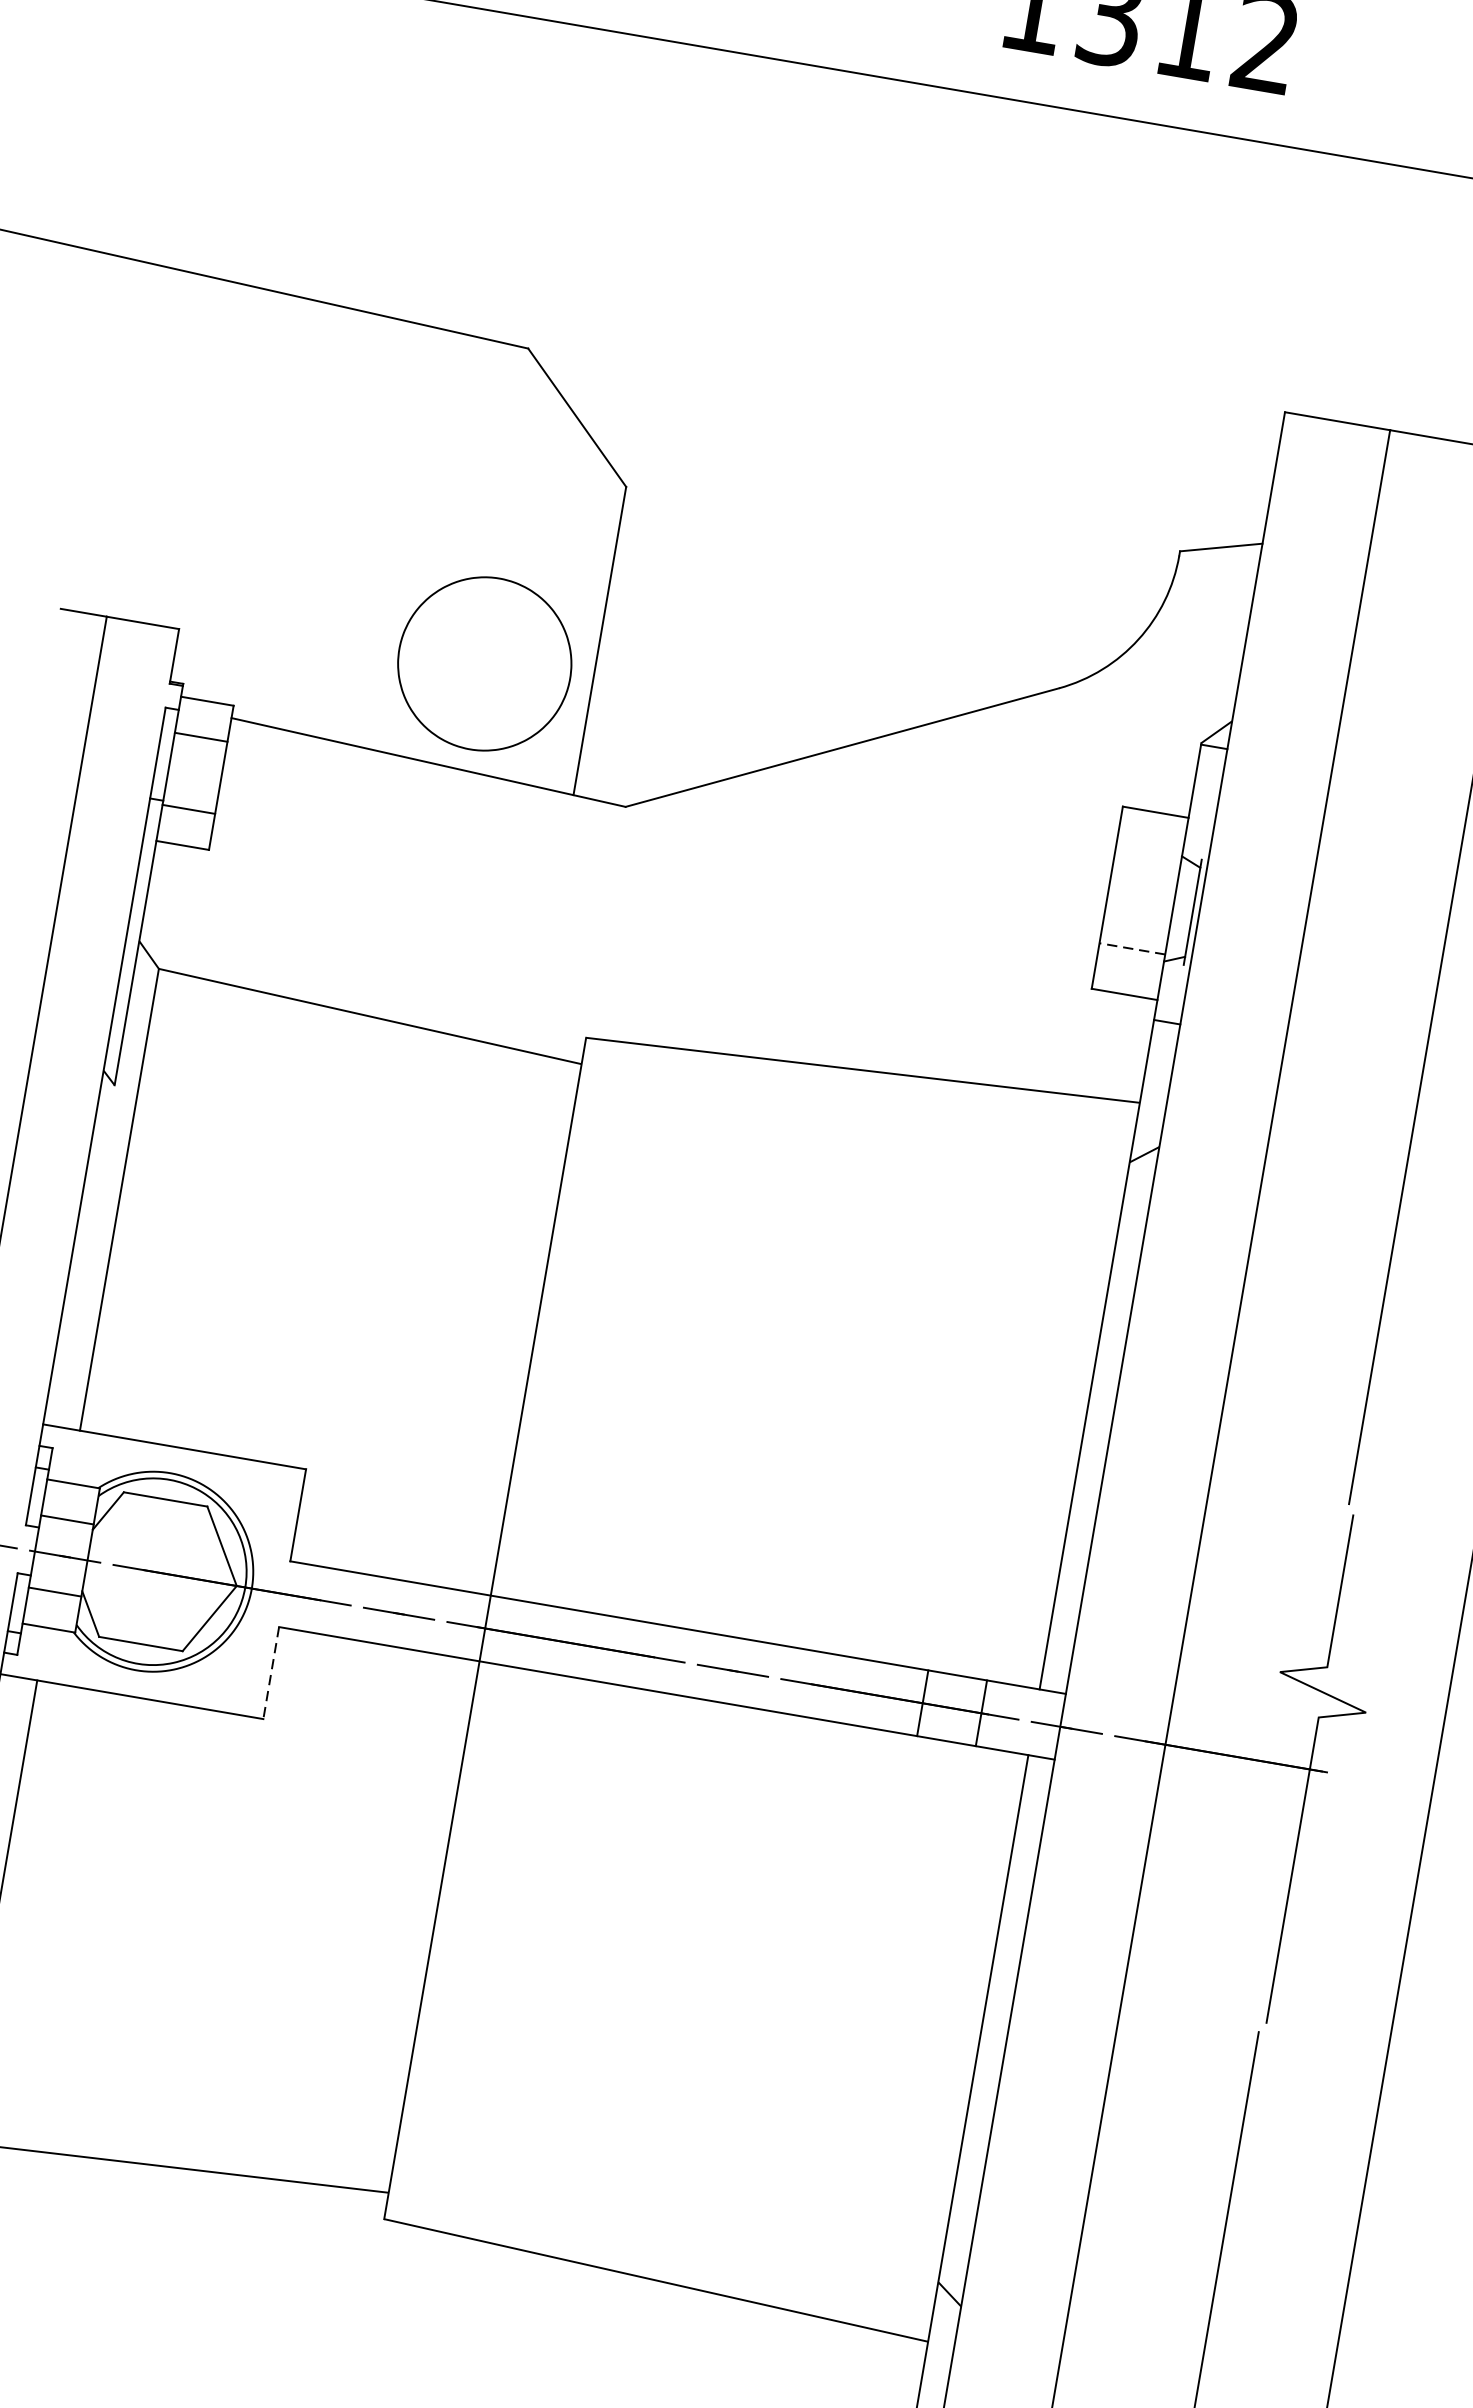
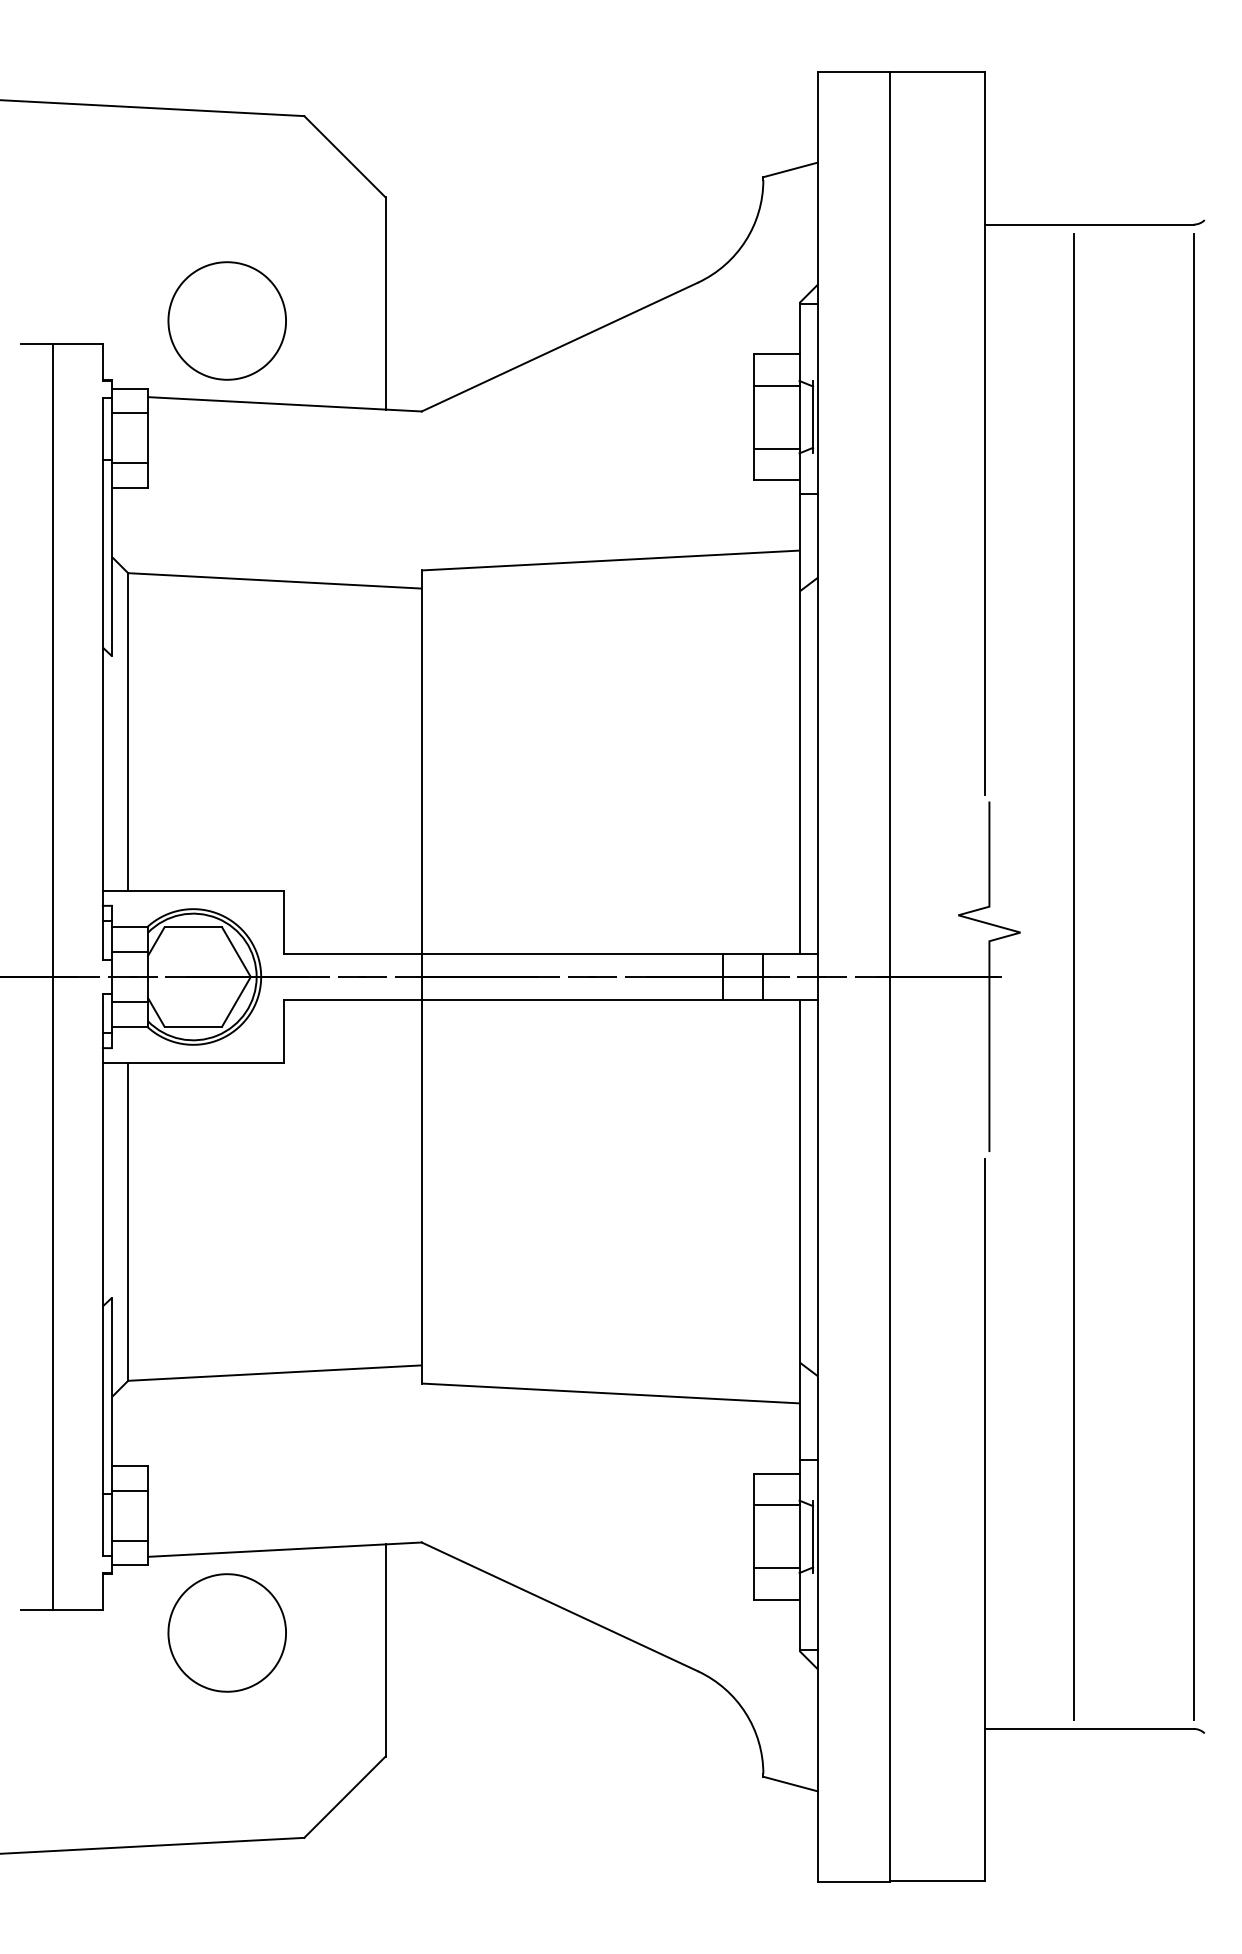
part: (483, 663) -> (226, 320), moved
line: (1147, 857) -> (776, 385), added
line: (1131, 948) -> (776, 448), dashed -> solid
line: (270, 1673) -> (283, 1031), dashed -> solid

